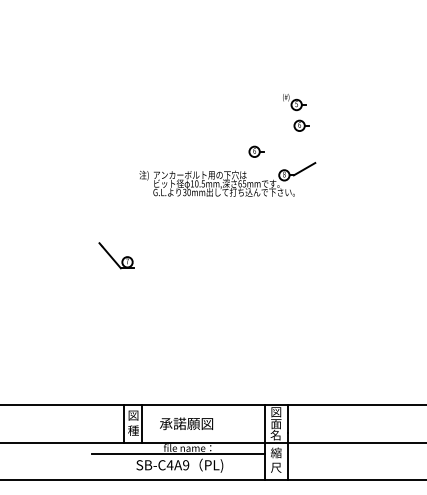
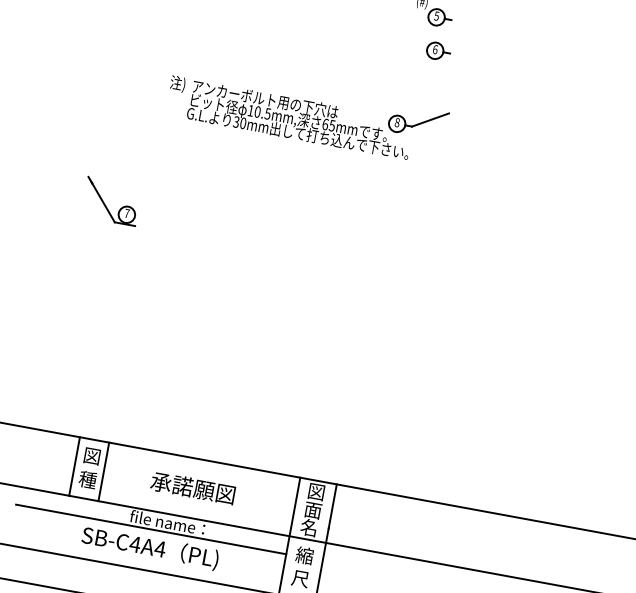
part: (256, 151) -> (360, 78), removed
text: (186, 423) -> (193, 487), moved
text: (185, 465) -> (159, 549), SB-C4A9 -> SB-C4A4

